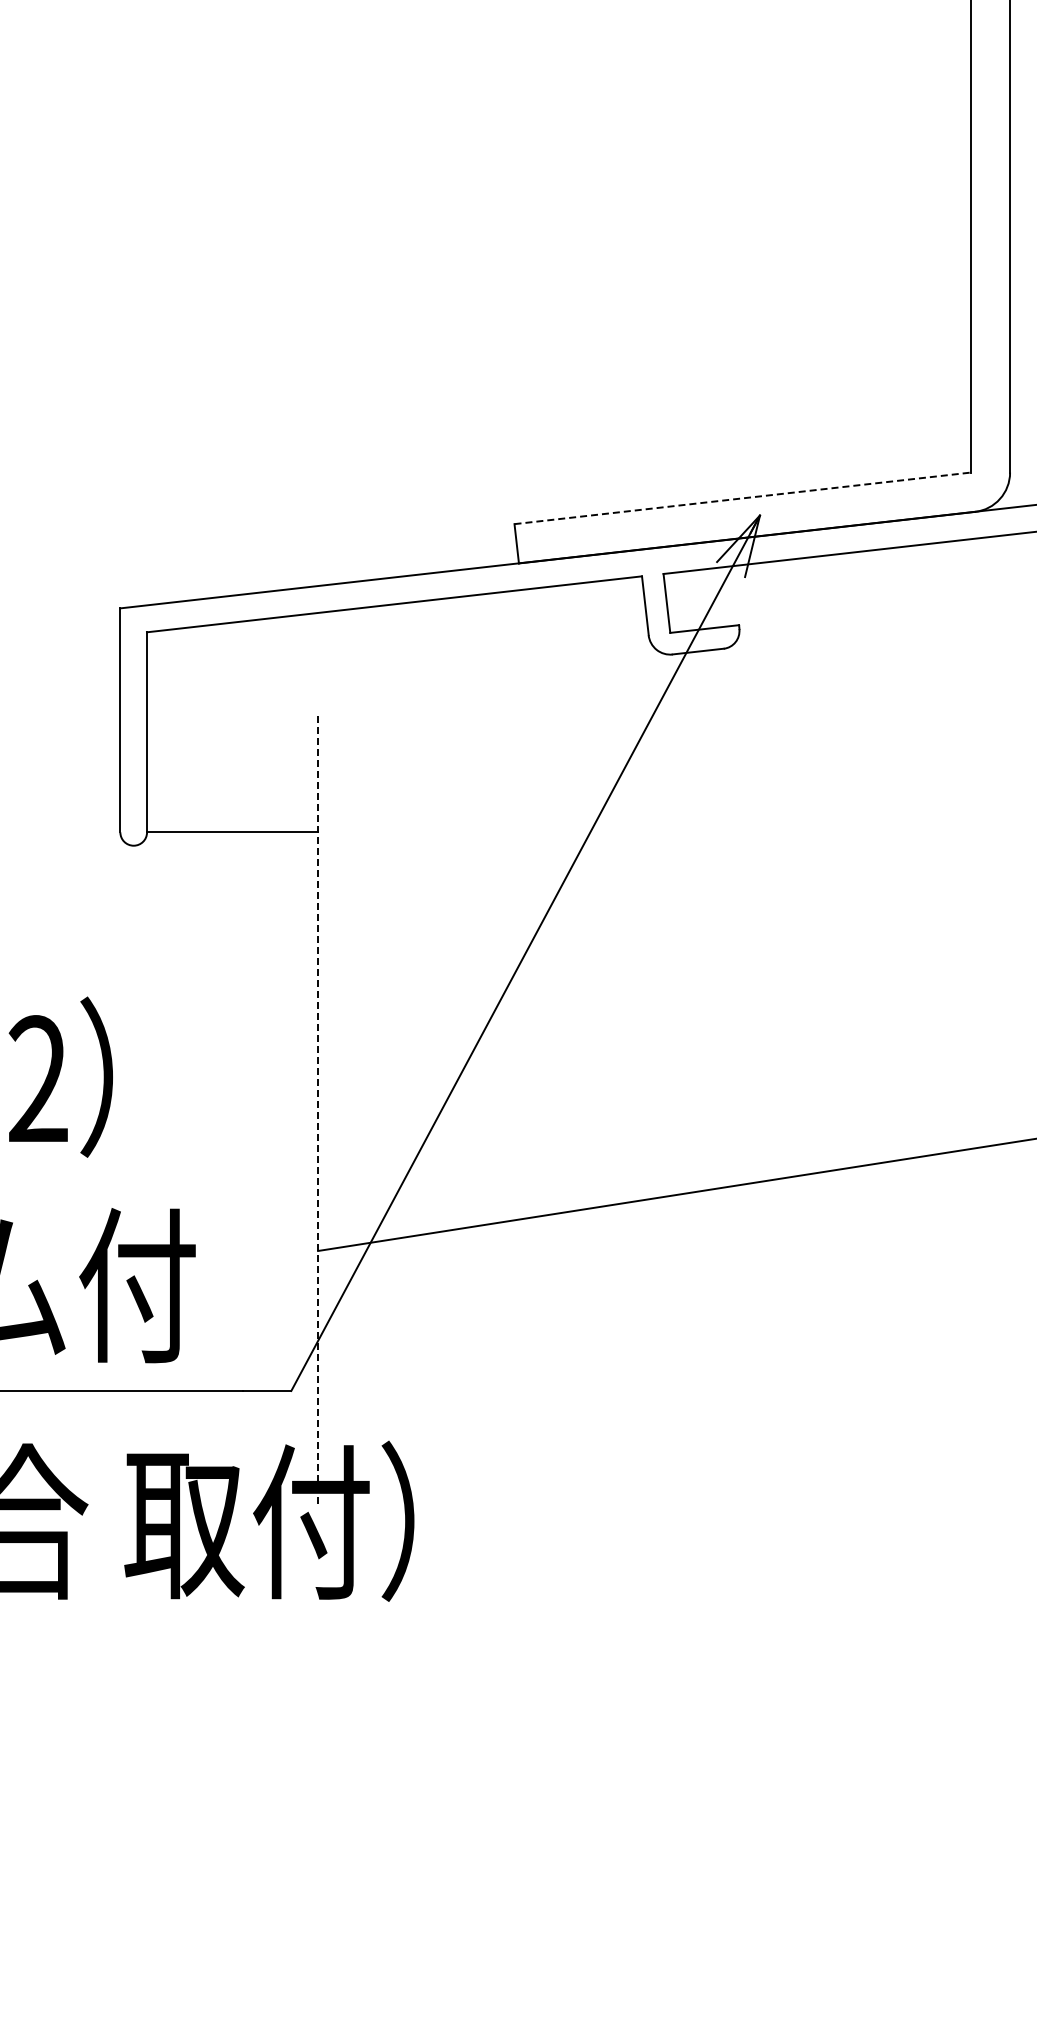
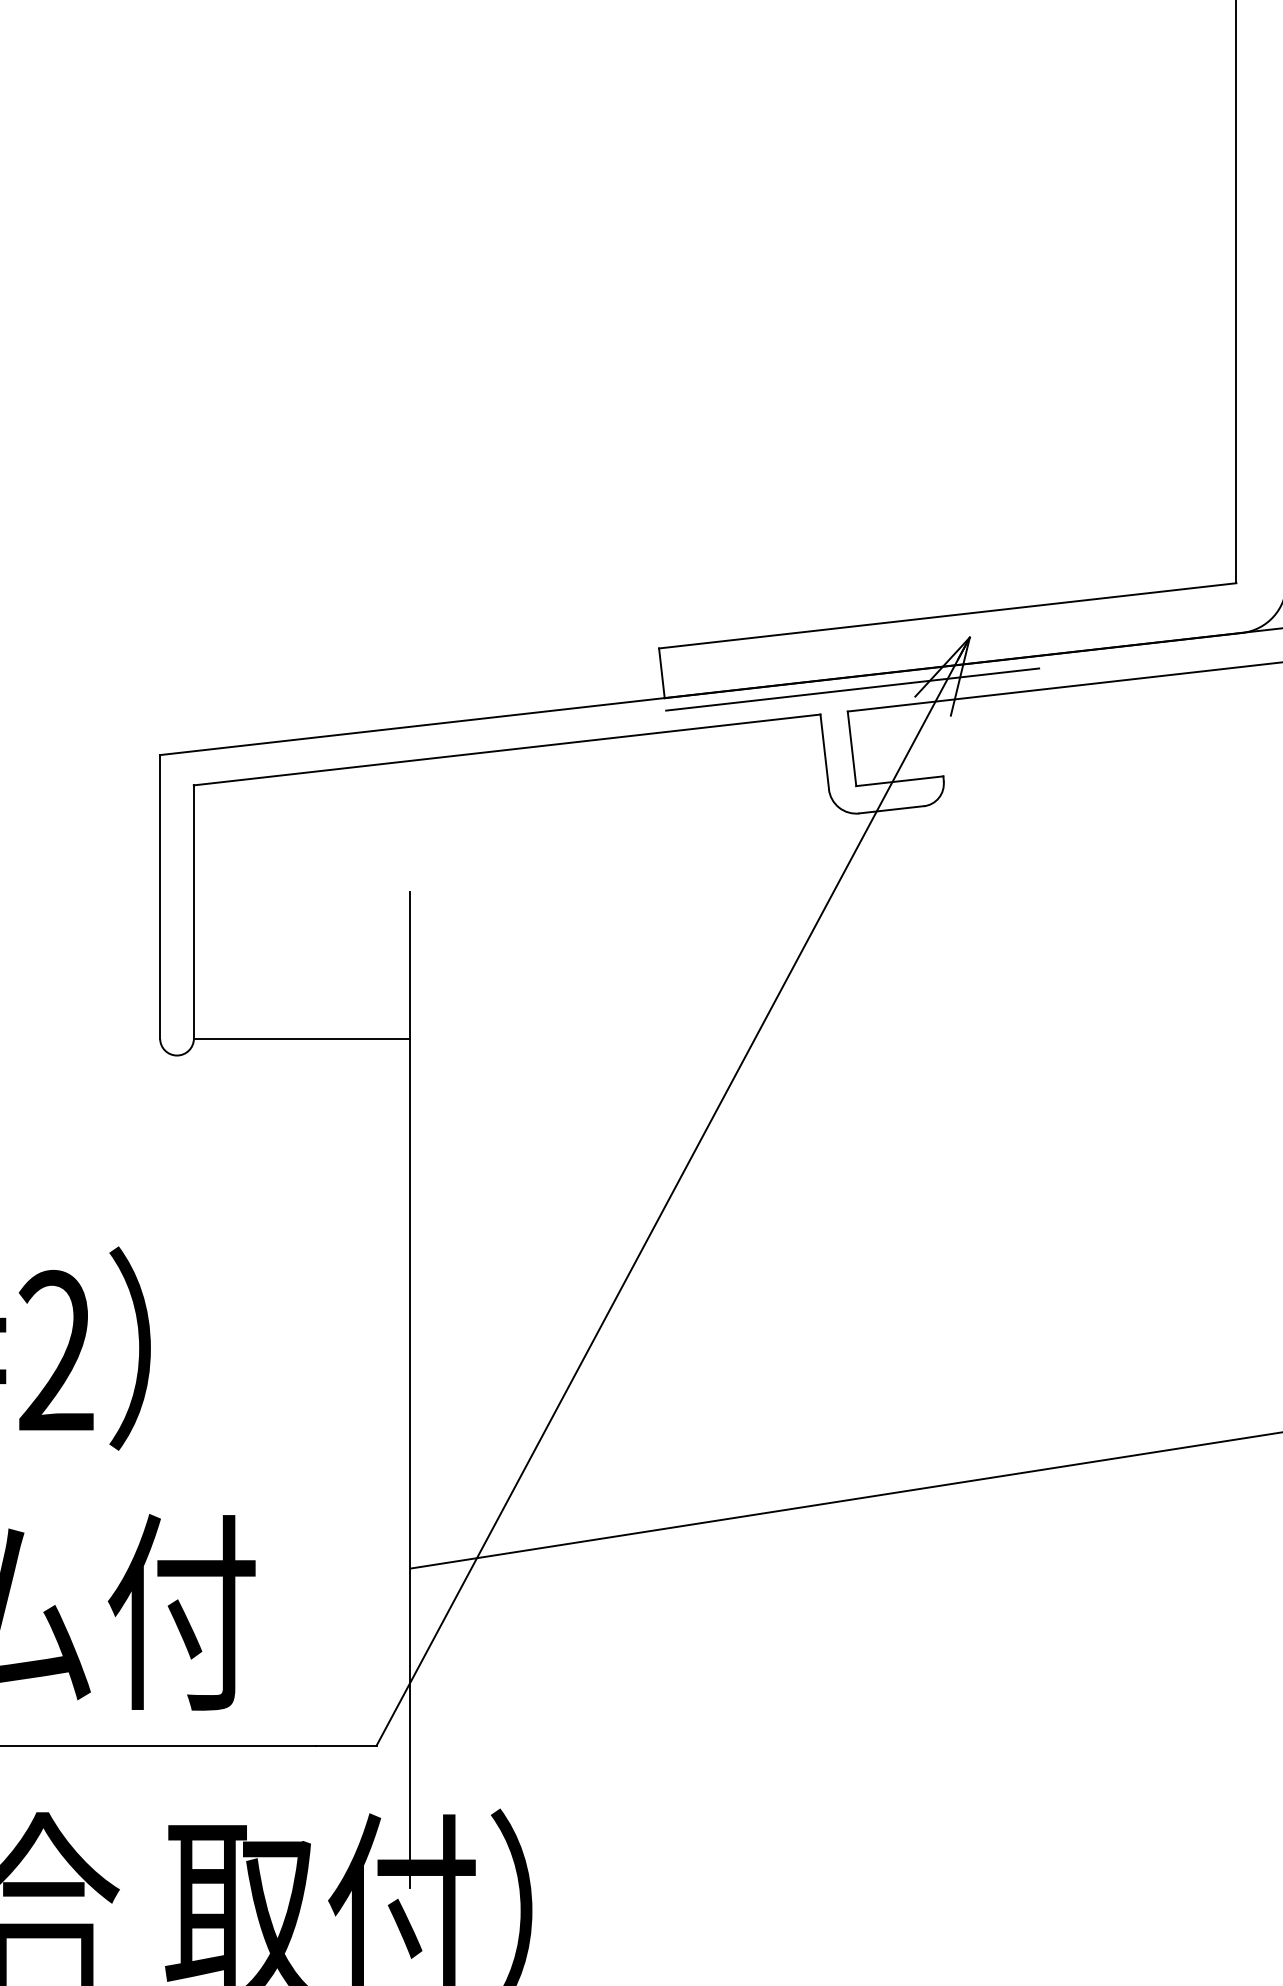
line: (743, 498) -> (948, 615), dashed -> solid
line: (667, 556) -> (852, 689), added
line: (318, 1110) -> (410, 1390), dashed -> solid

